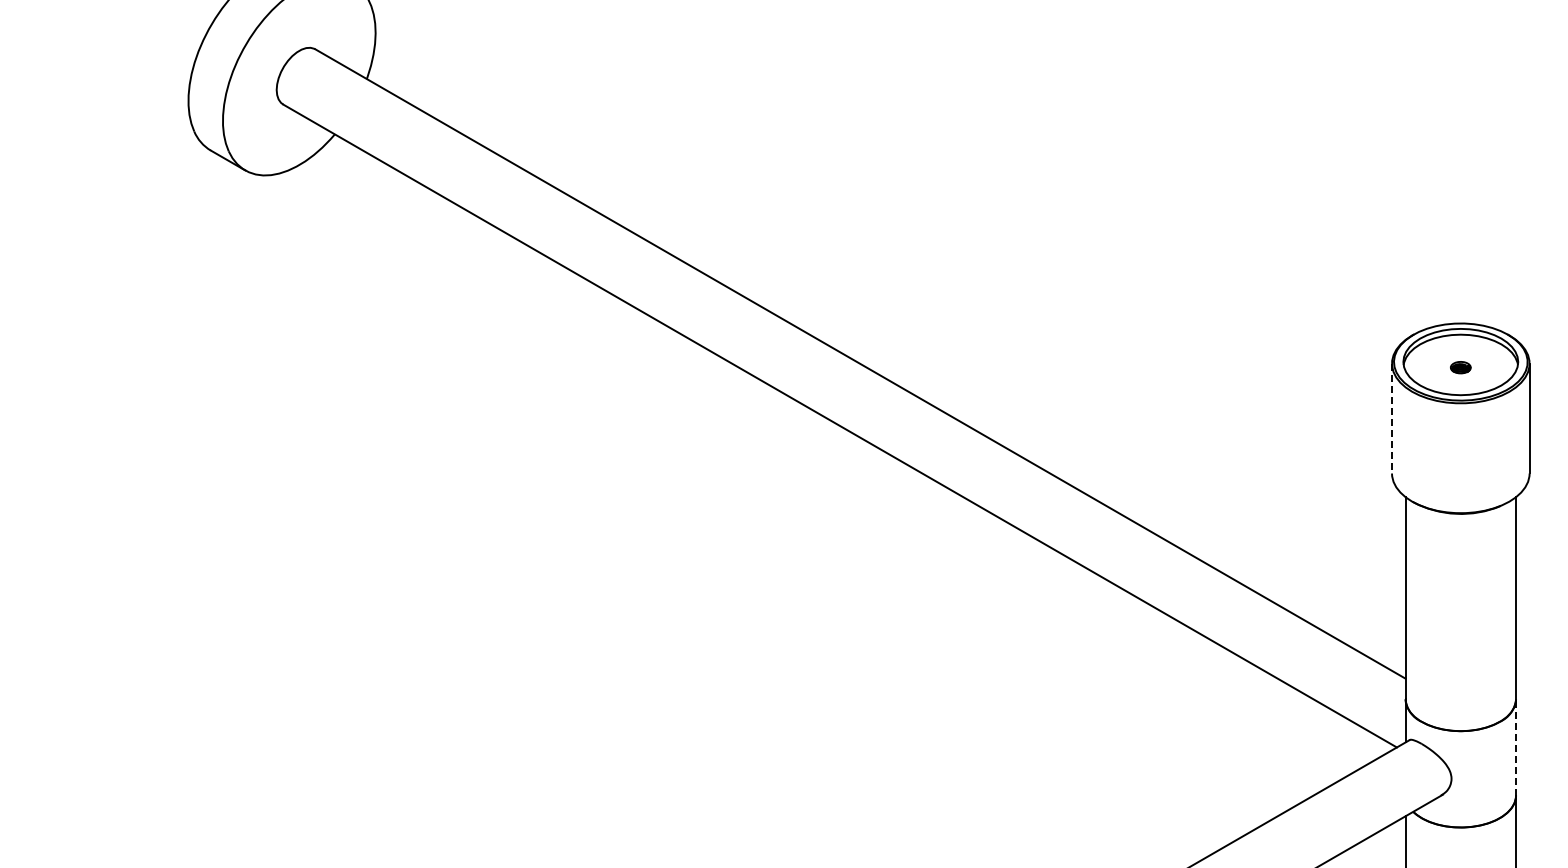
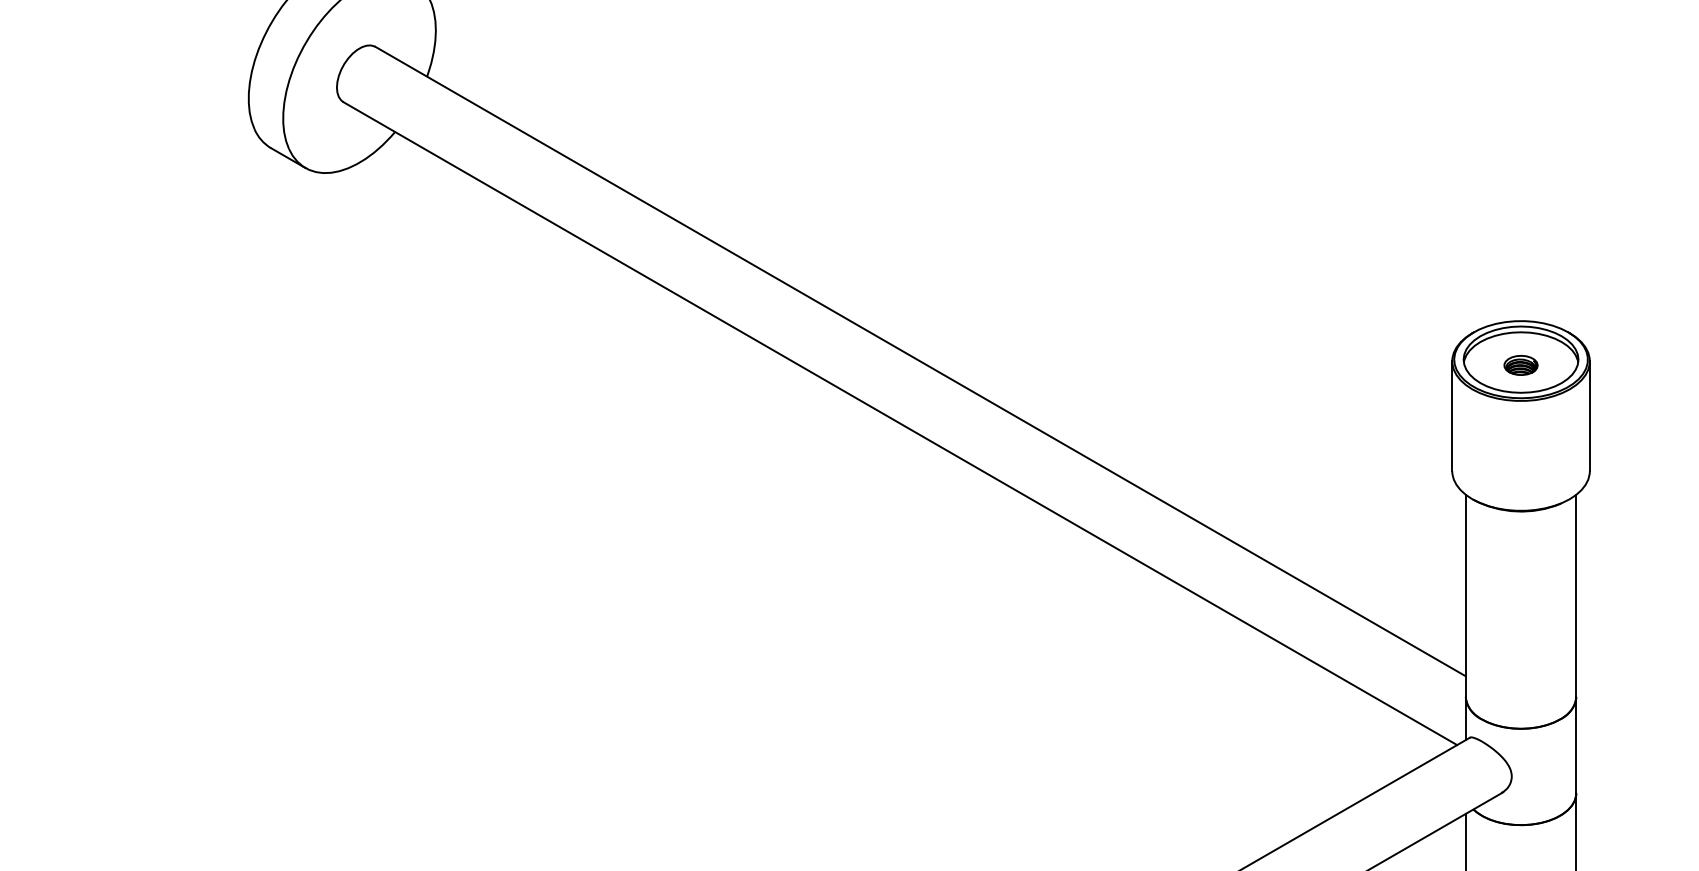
part: (1460, 366) -> (1520, 364), size x1.67
line: (1392, 418) -> (1452, 416), dashed -> solid
line: (1516, 746) -> (1576, 744), dashed -> solid

